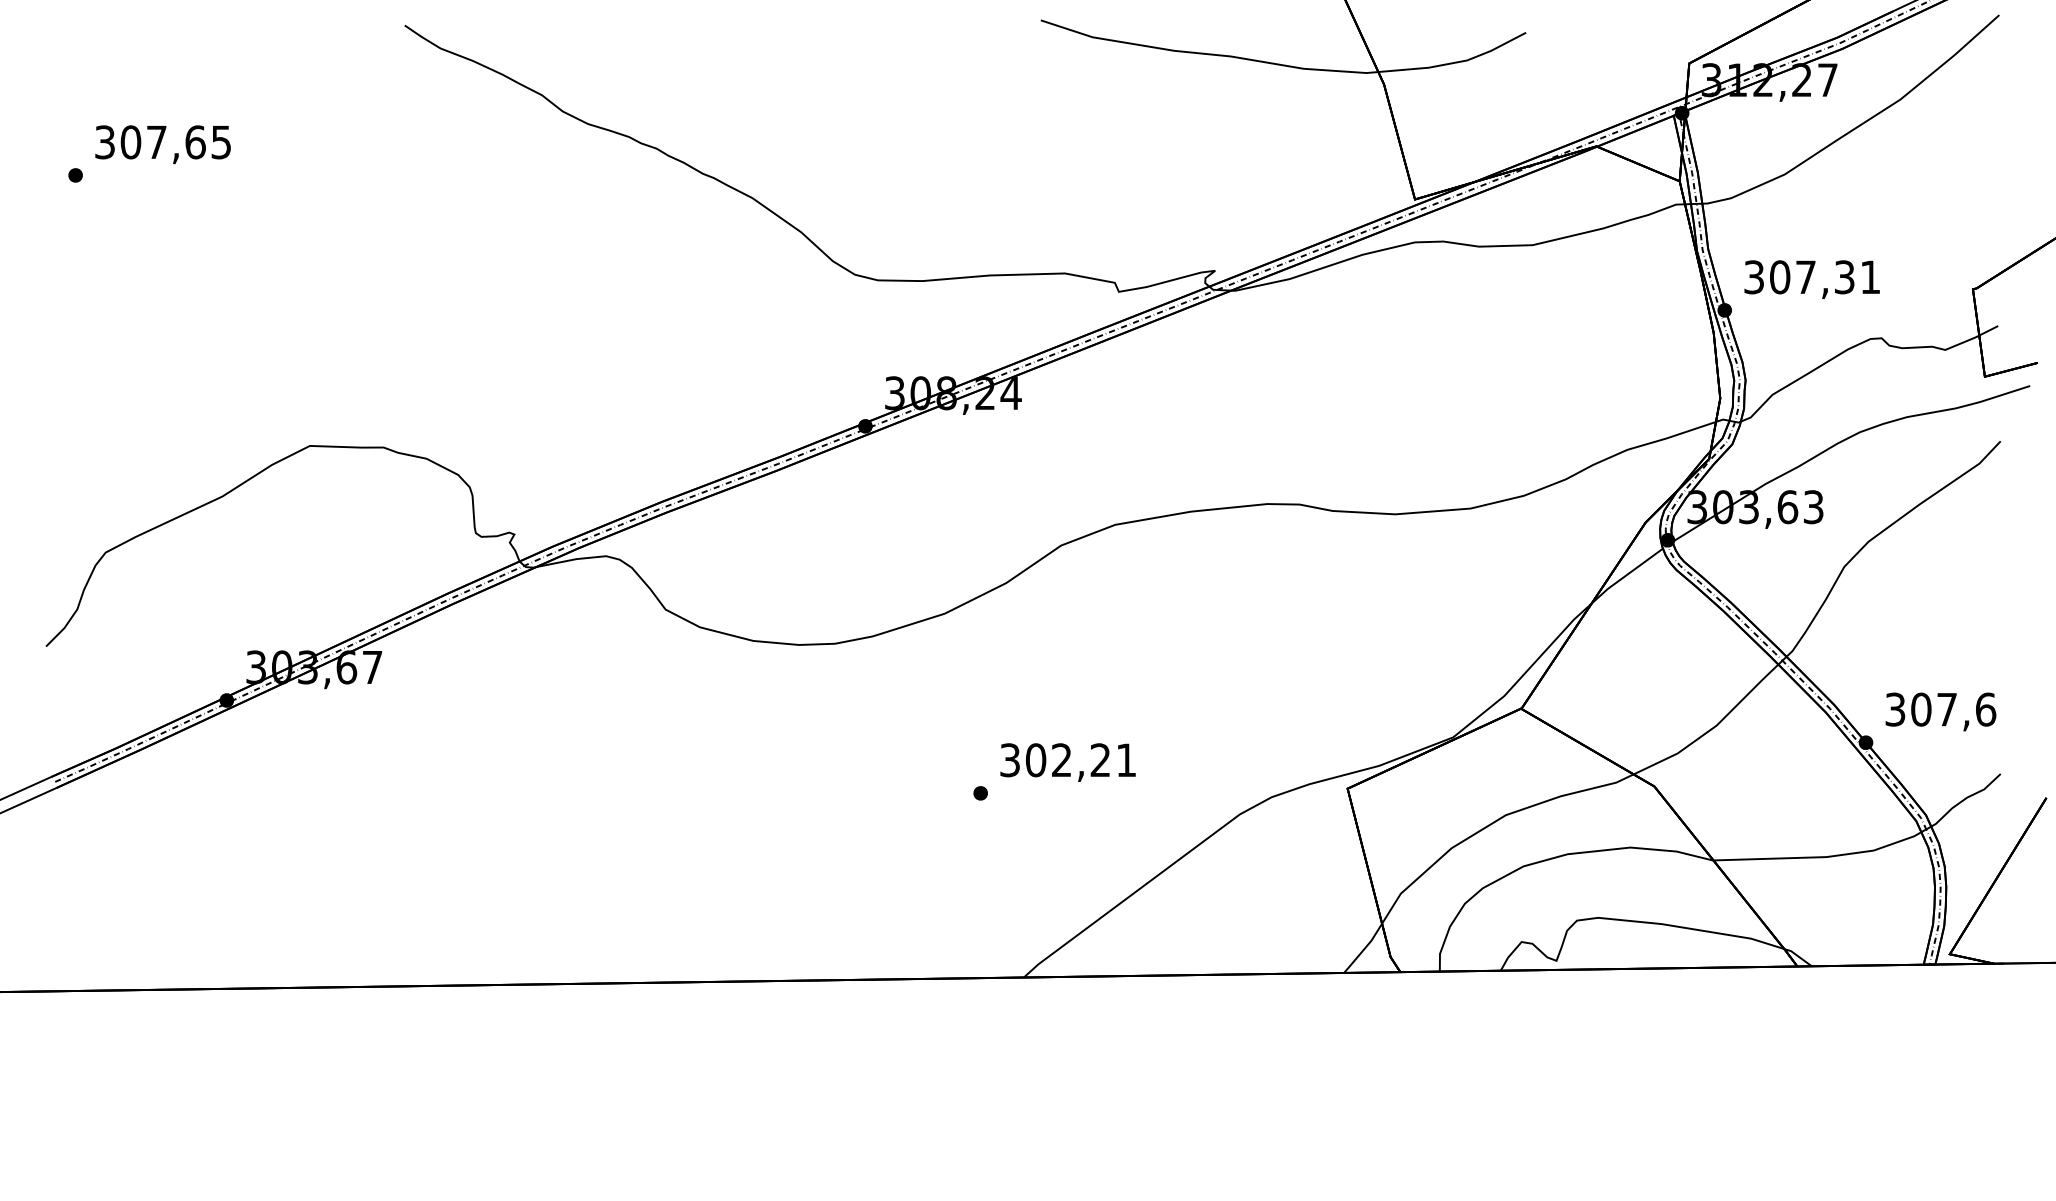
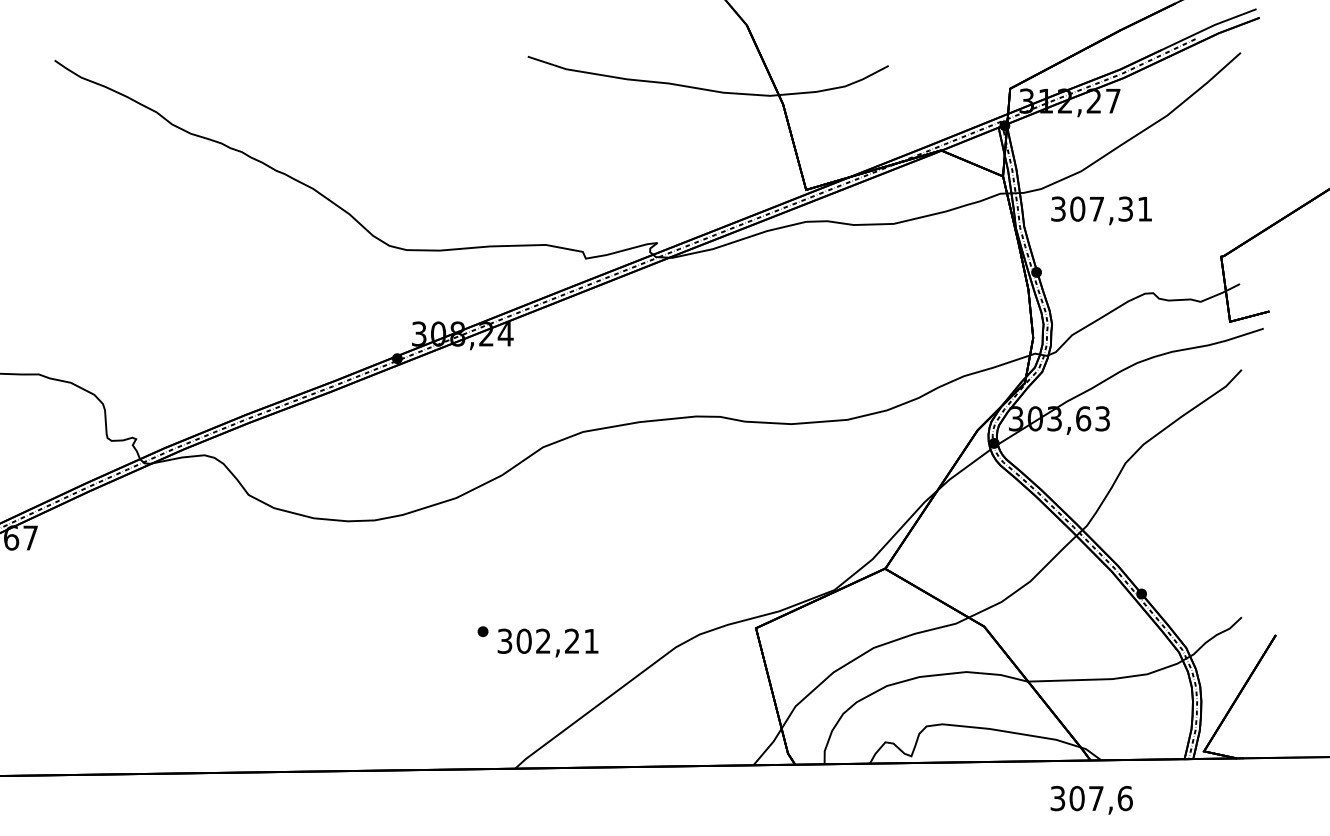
text: (1811, 279) -> (1101, 210), moved
text: (1940, 711) -> (1091, 799), moved
text: (1067, 762) -> (547, 642), moved

